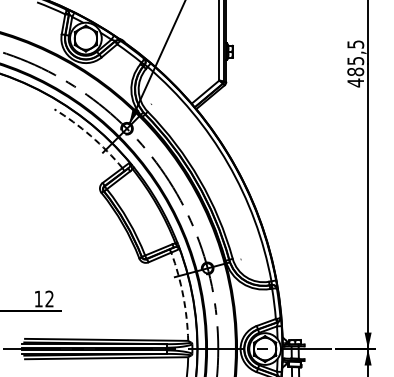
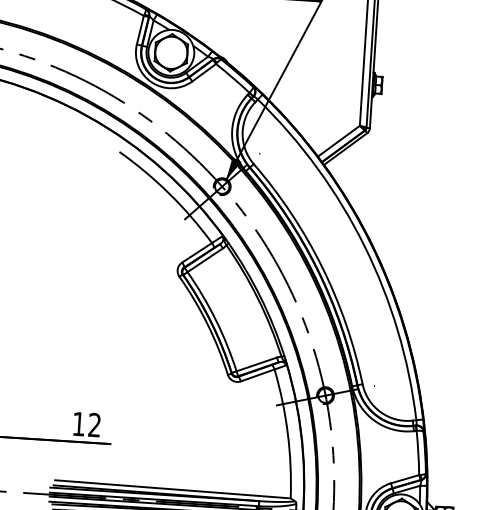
arc: (90, 136) -> (168, 194), dashed -> solid
arc: (183, 296) -> (288, 433), dashed -> solid

